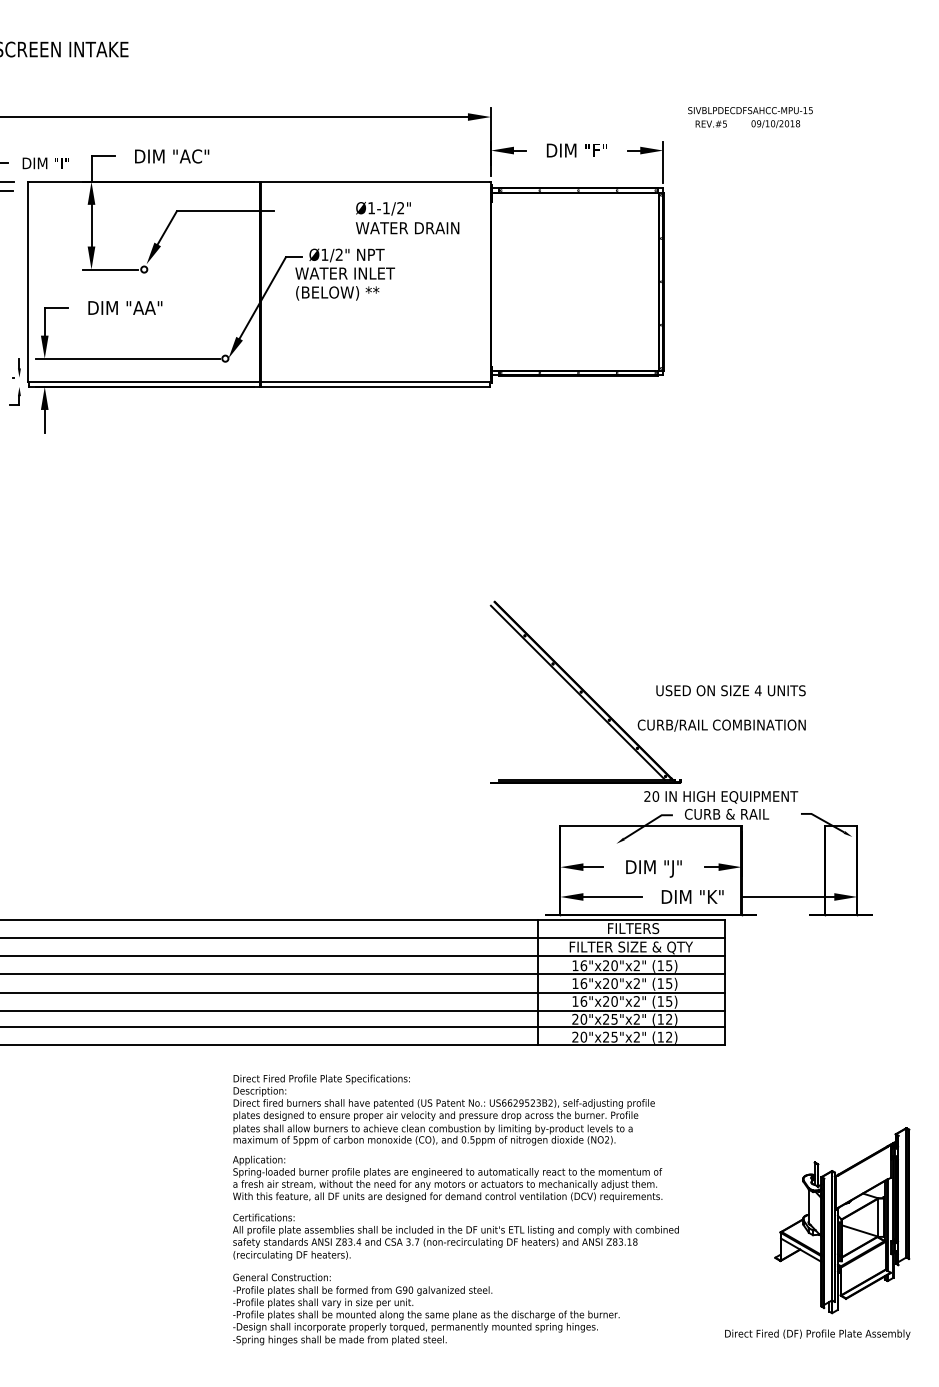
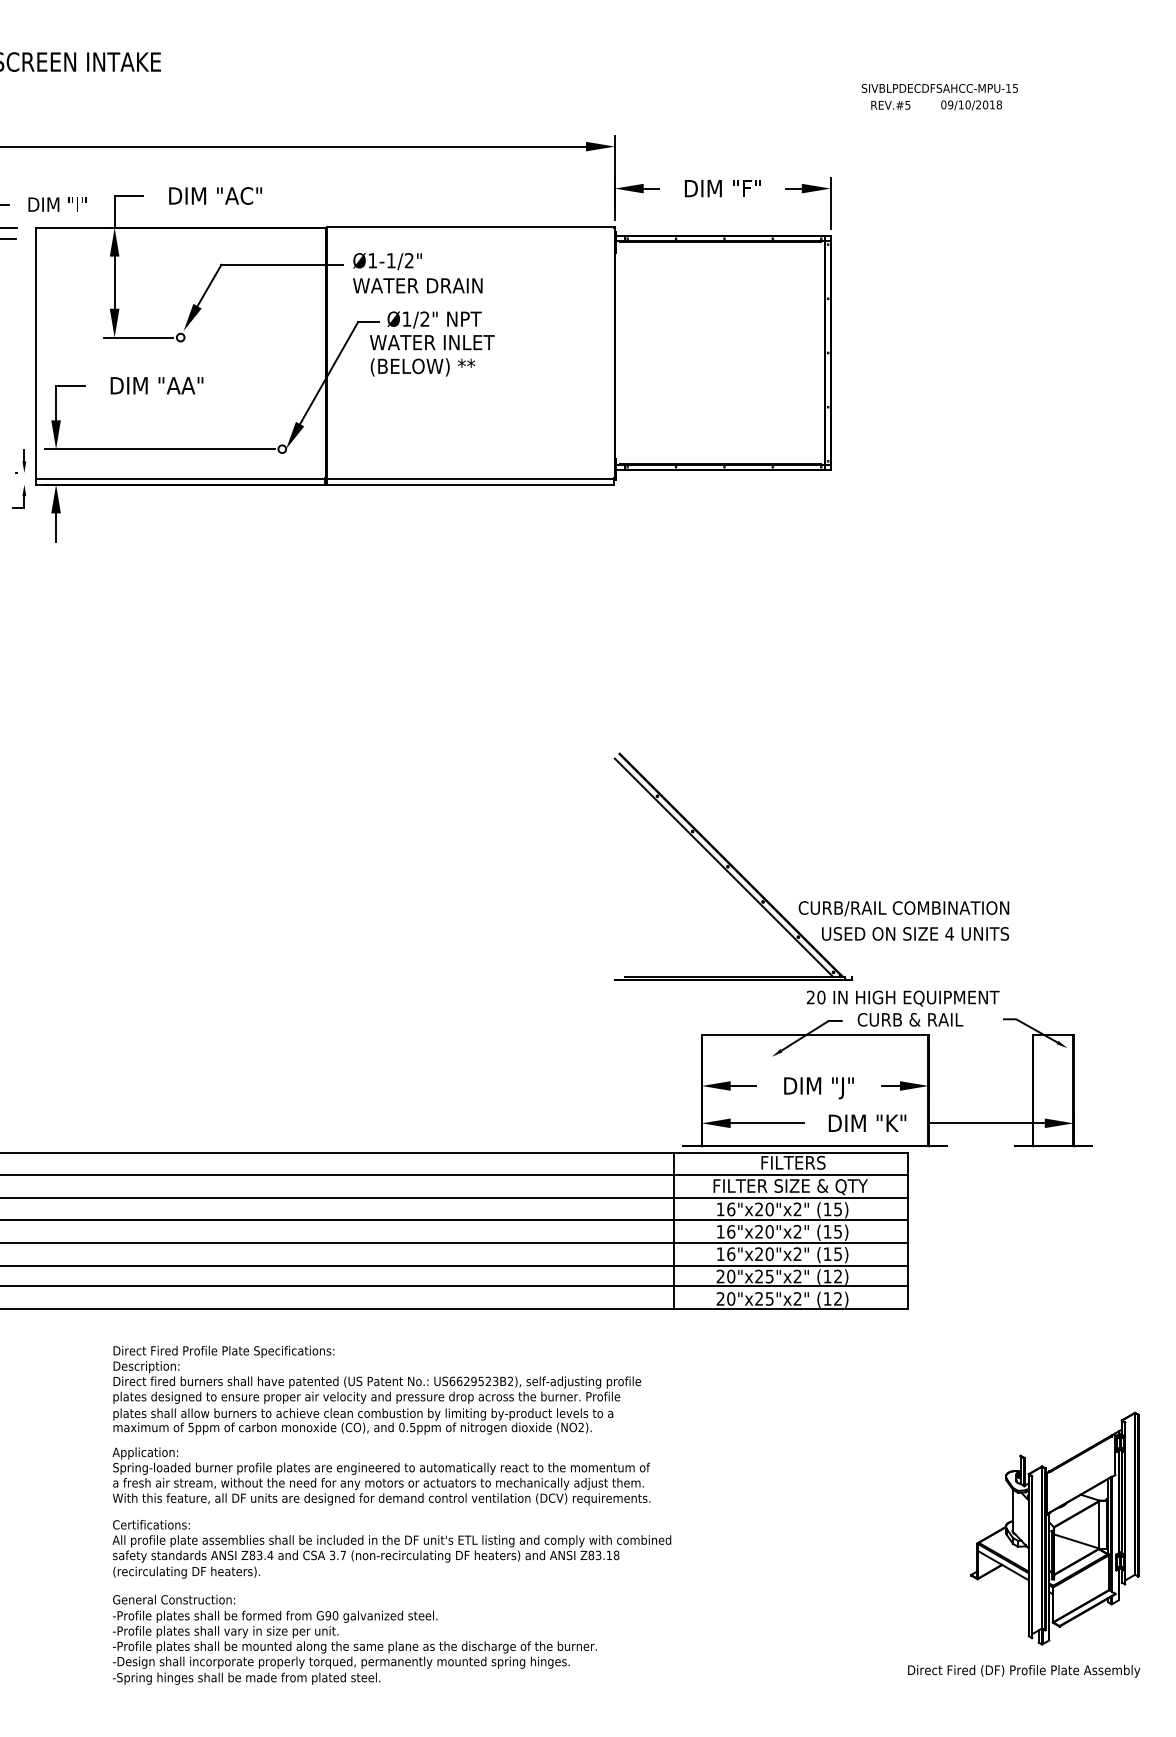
text: (750, 117) -> (939, 97), moved
text: (407, 218) -> (417, 273), moved
text: (730, 690) -> (914, 933), moved
text: (455, 1209) -> (391, 1514), moved

